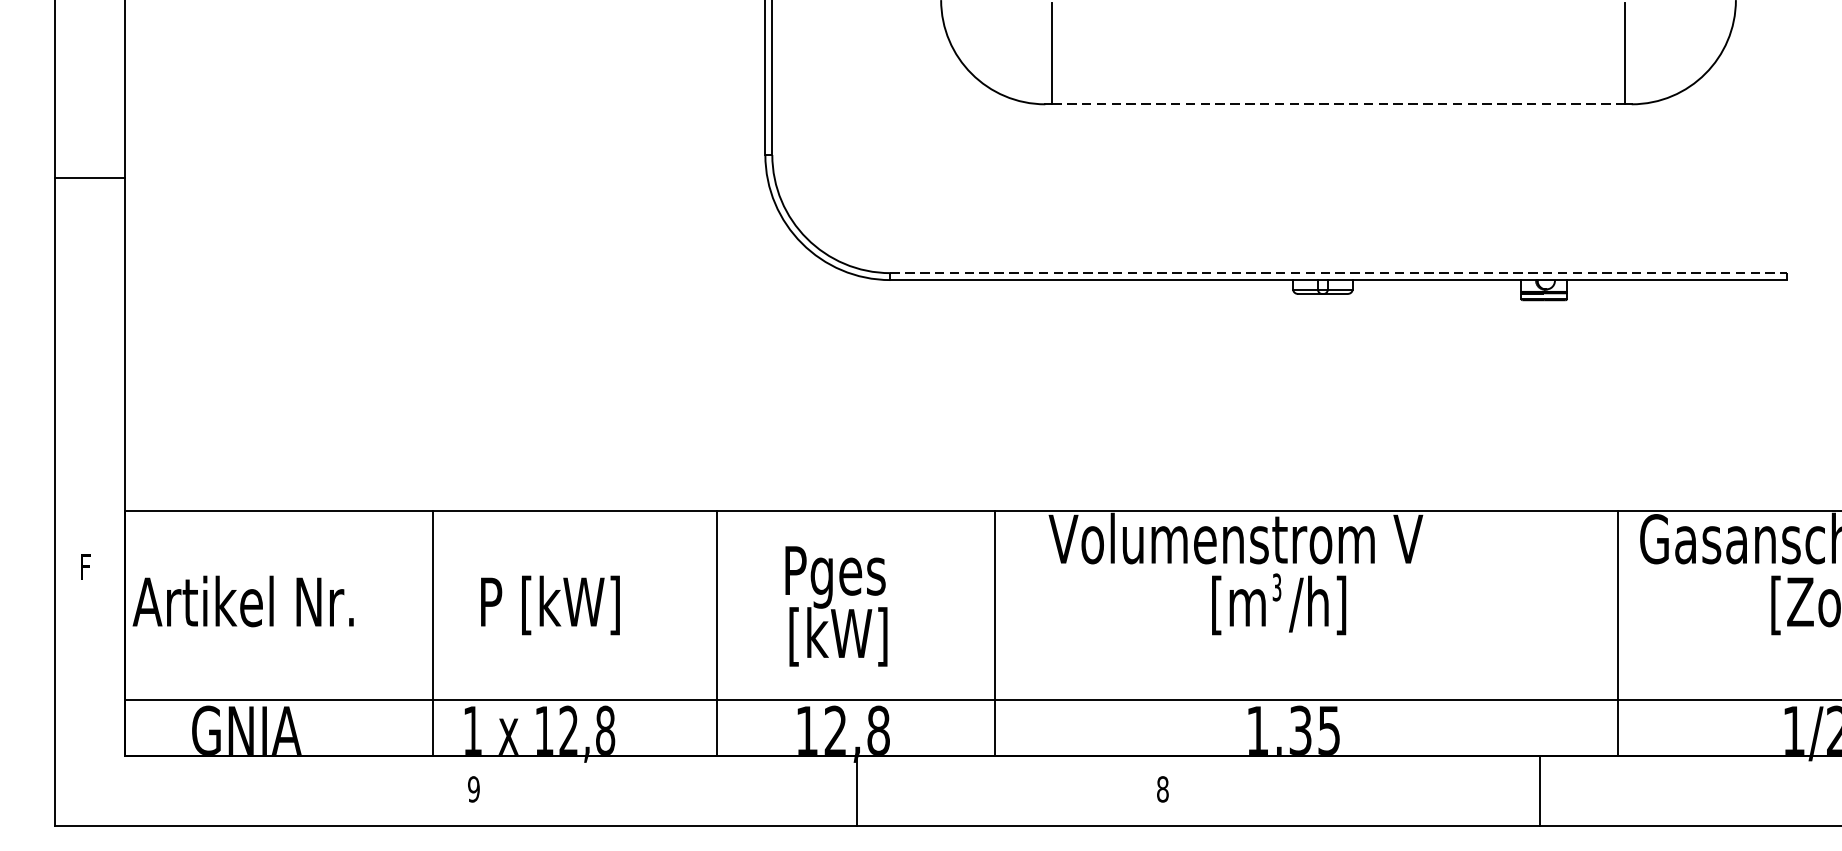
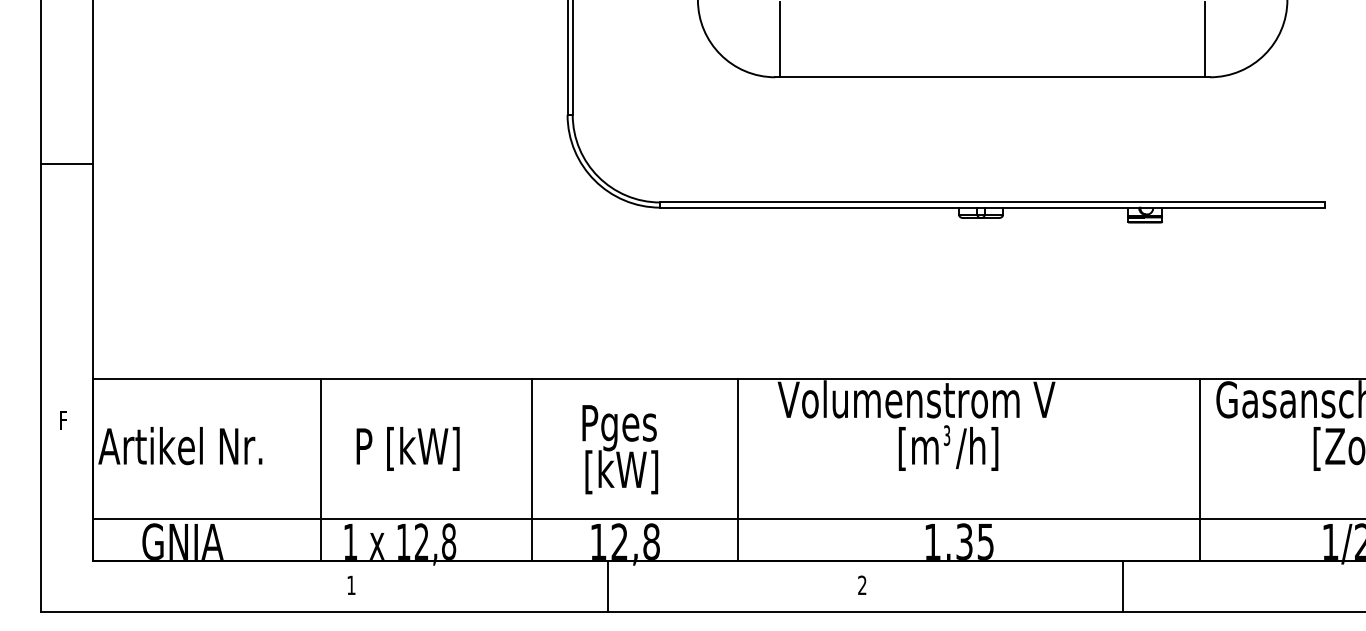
line: (1339, 104) -> (993, 77), dashed -> solid
line: (89, 177) -> (66, 163), moved
line: (1339, 273) -> (993, 202), dashed -> solid
text: (474, 789) -> (351, 585), 9 -> 1
text: (1163, 789) -> (862, 585), 8 -> 2
line: (856, 790) -> (607, 586), moved
line: (1540, 790) -> (1123, 586), moved

